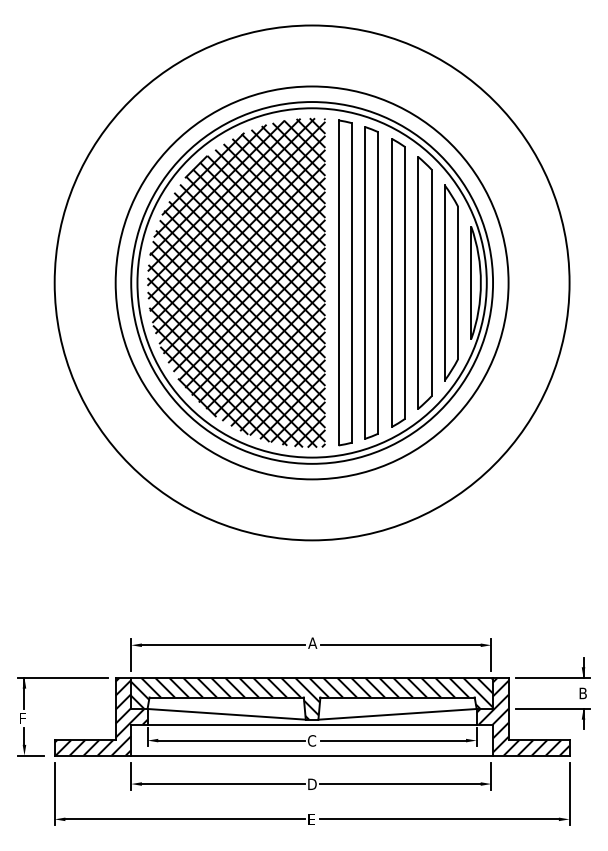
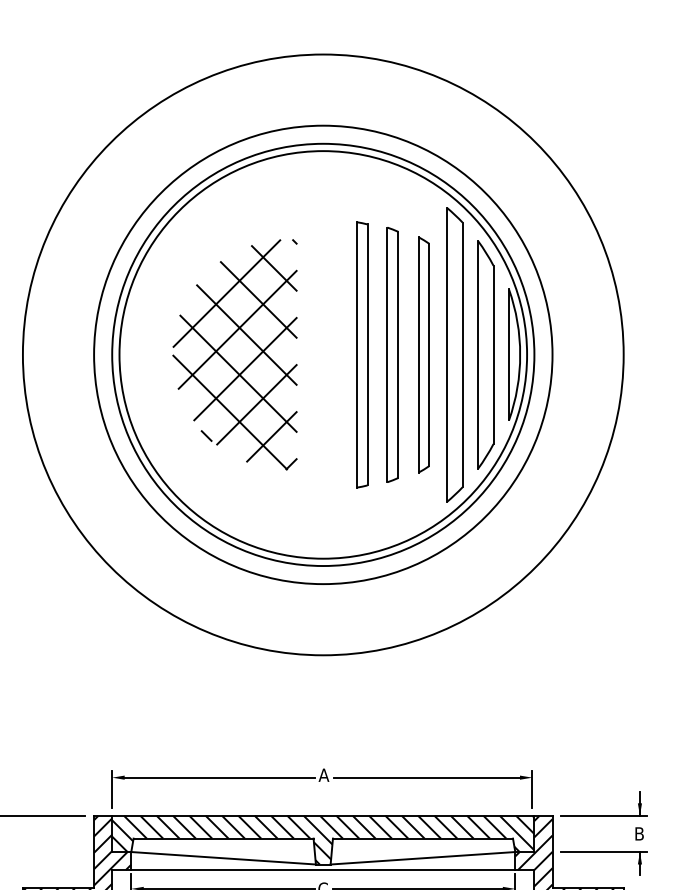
part: (236, 282) -> (235, 354), size x0.6
part: (345, 282) -> (362, 354), size x0.7
part: (371, 282) -> (392, 354), size x0.7
part: (398, 282) -> (424, 354), size x0.7

